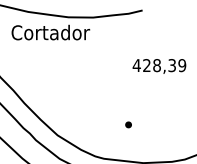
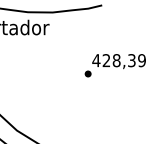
part: (128, 124) -> (88, 73), moved

